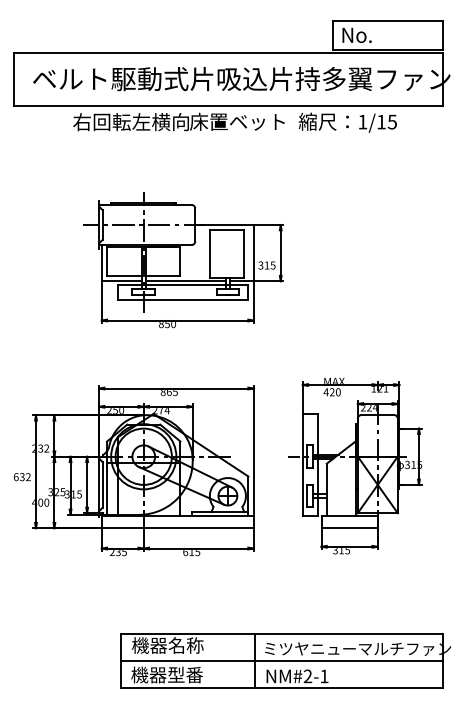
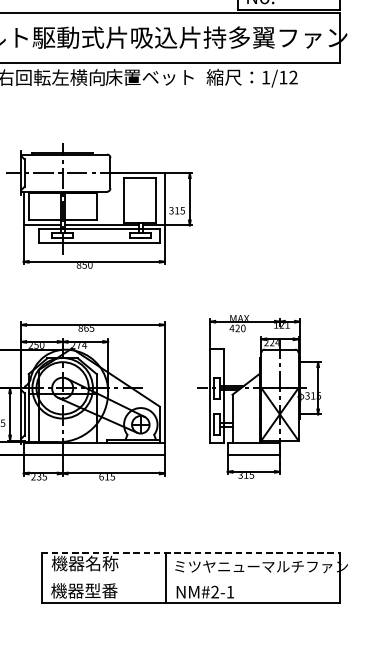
text: (391, 121) -> (292, 77), 1/15 -> 1/12
line: (281, 634) -> (190, 553), solid -> dashed
line: (281, 660) -> (190, 577), removed

